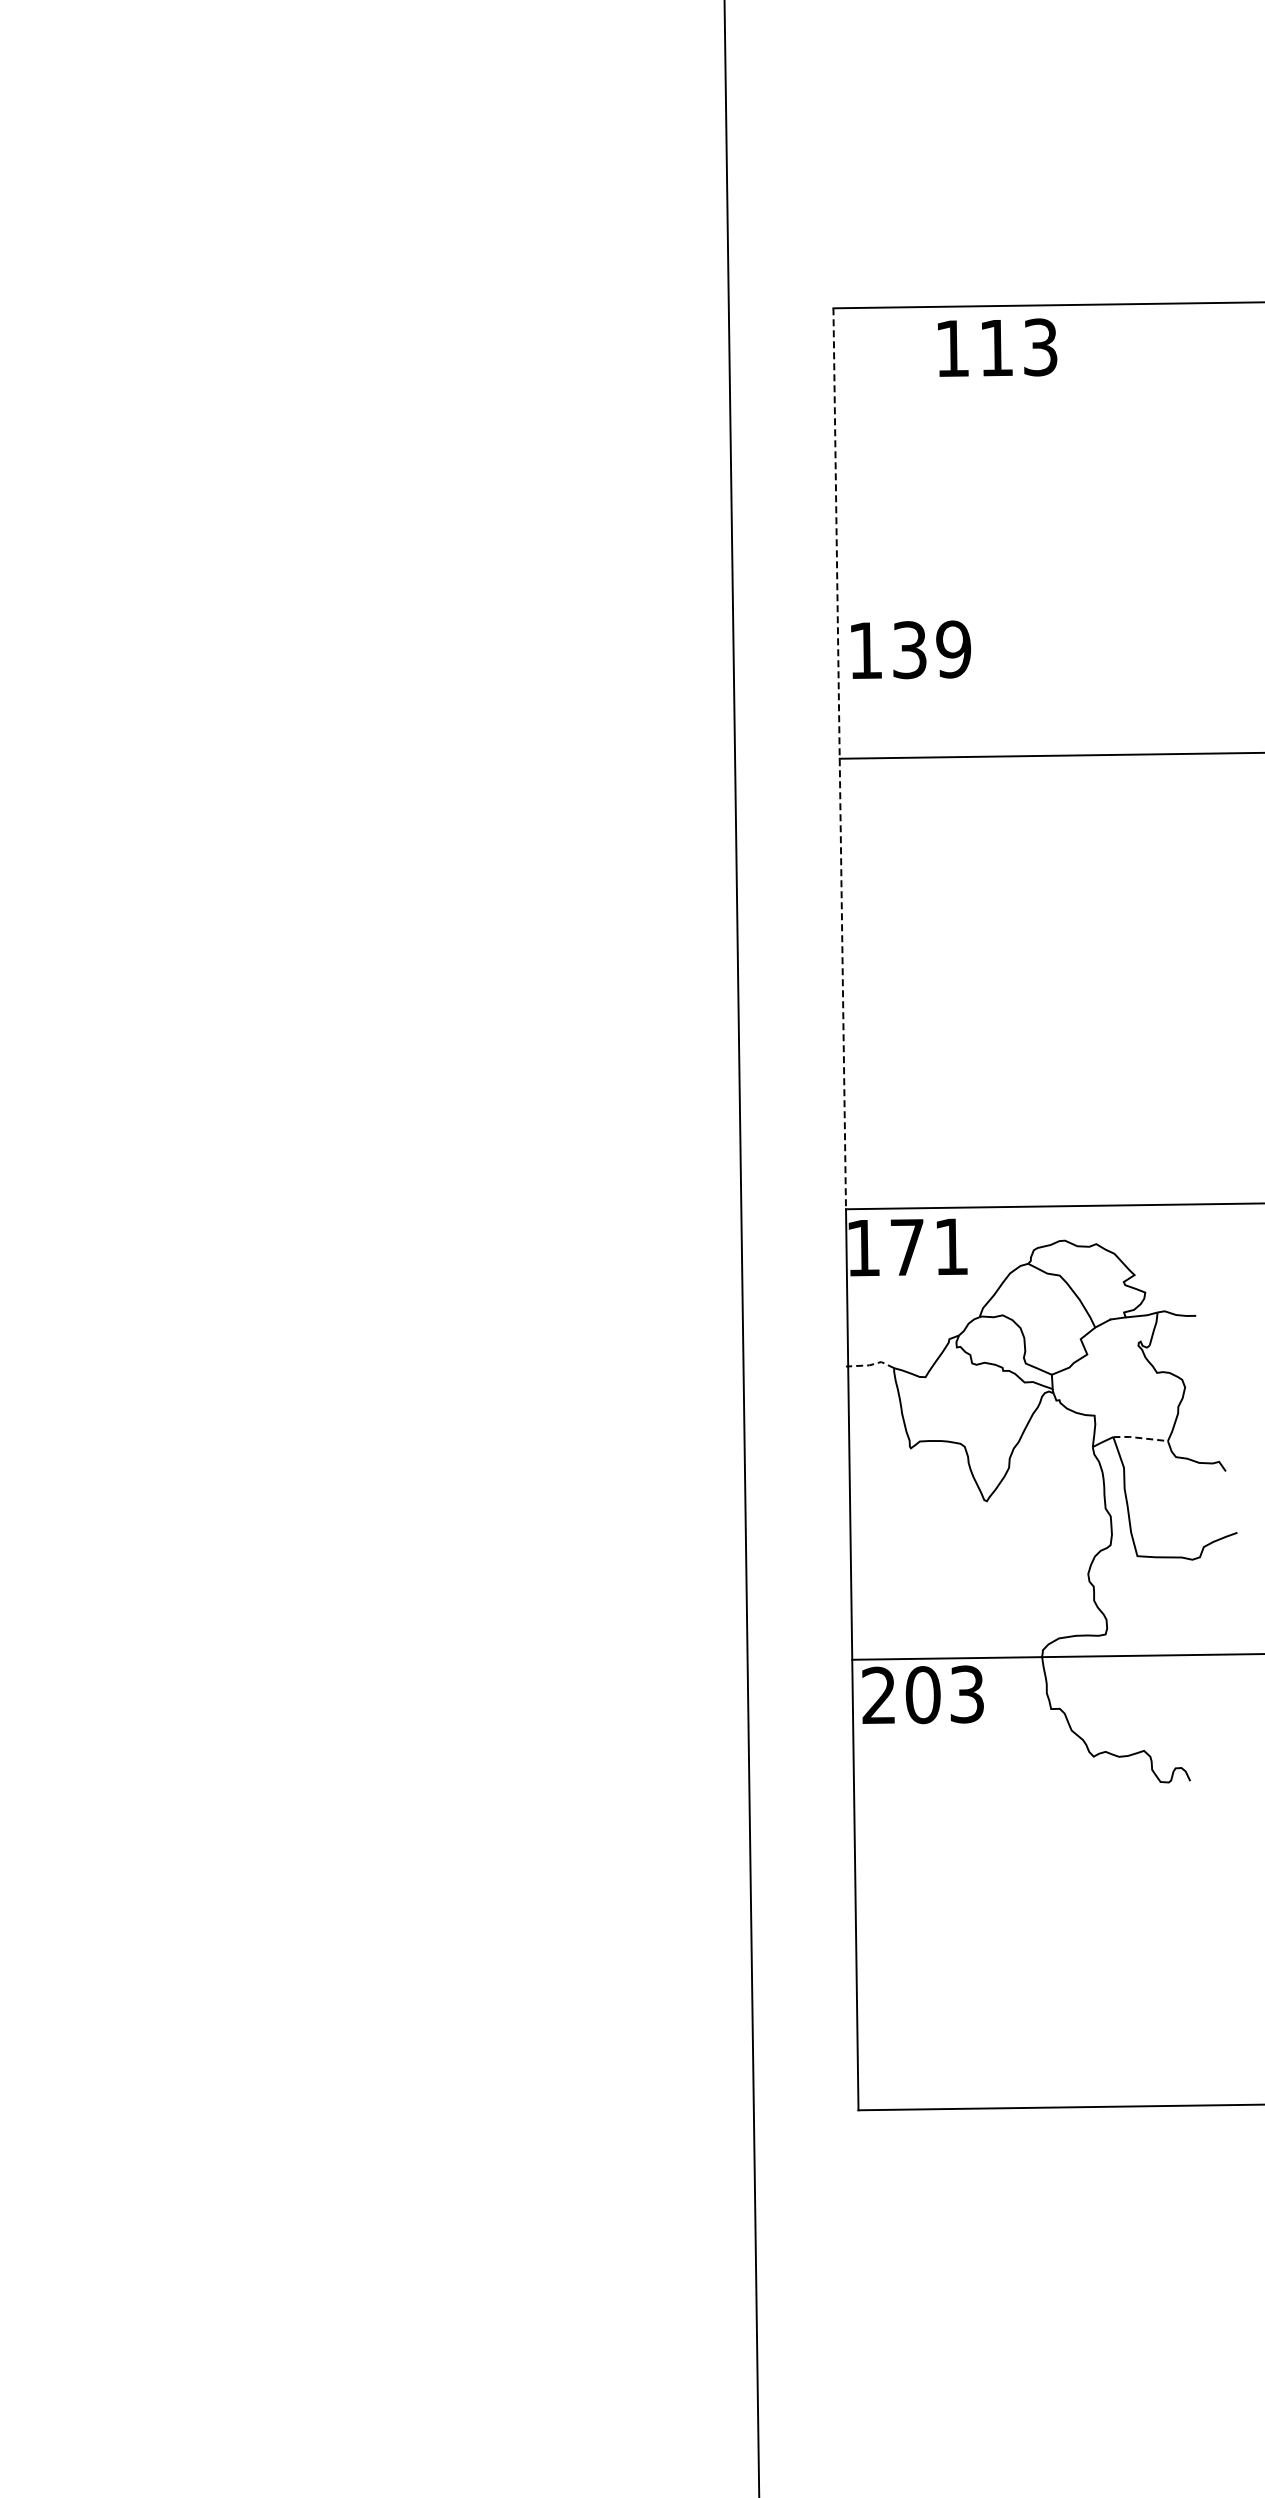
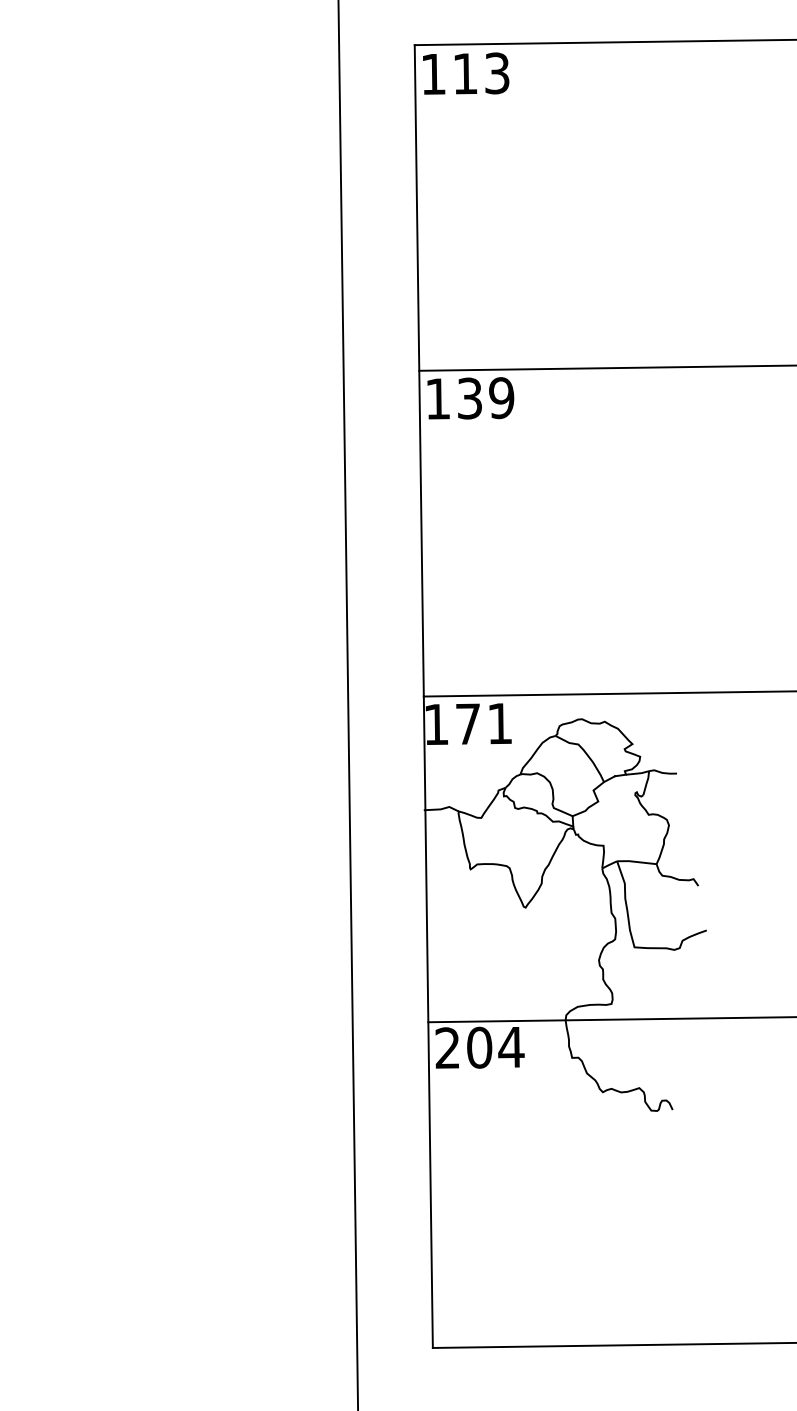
text: (997, 347) -> (466, 73), moved
text: (910, 649) -> (470, 398), moved
line: (839, 758) -> (419, 370), dashed -> solid
line: (871, 1364) -> (442, 808), dashed -> solid
line: (1140, 1438) -> (636, 862), dashed -> solid
text: (966, 1694) -> (510, 1047), 203 -> 204

